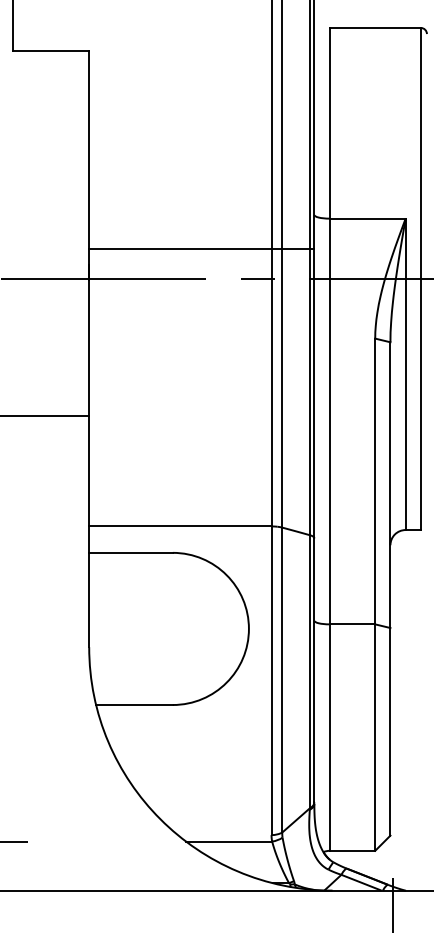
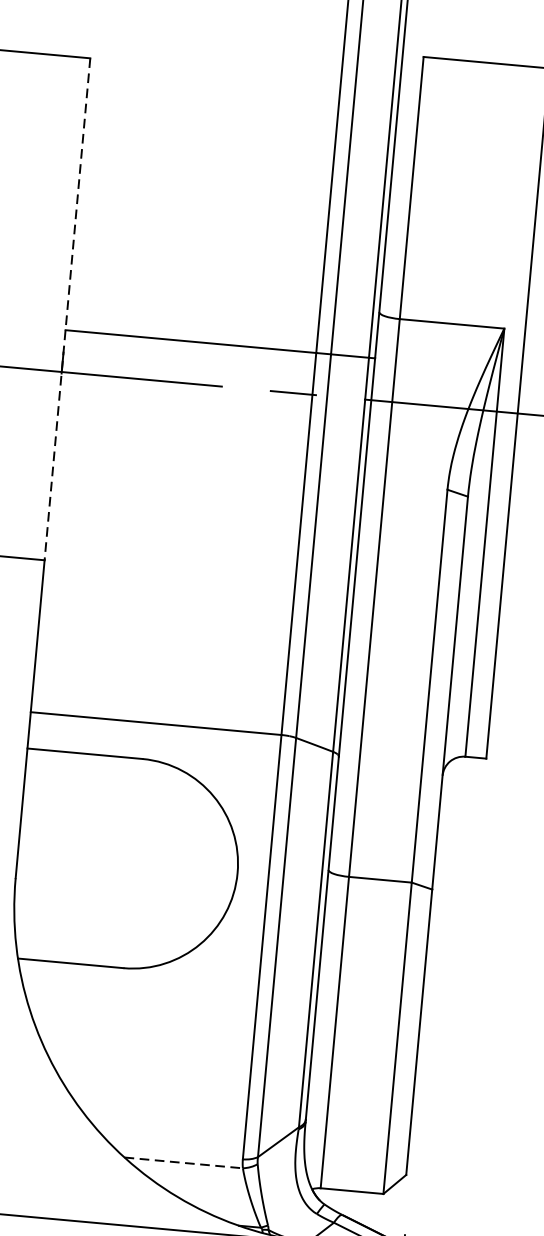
line: (89, 233) -> (67, 309), solid -> dashed
line: (229, 841) -> (184, 1162), solid -> dashed

